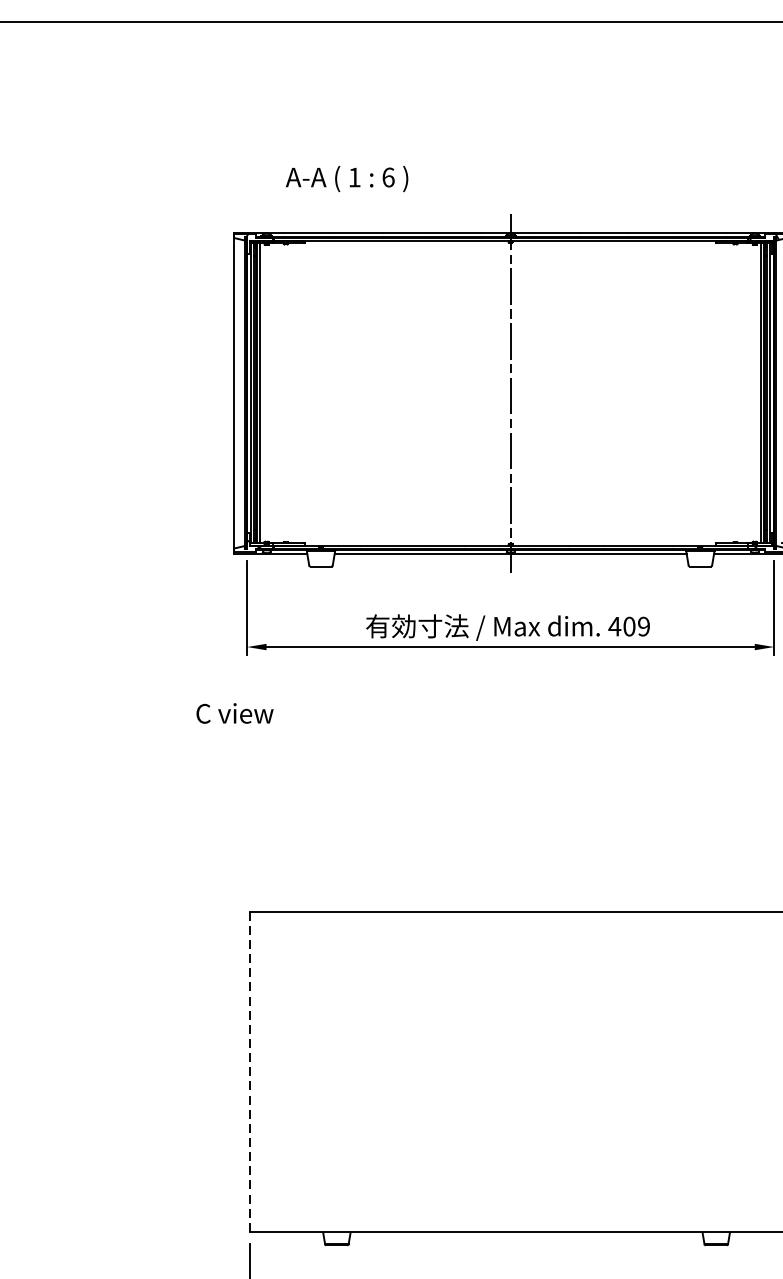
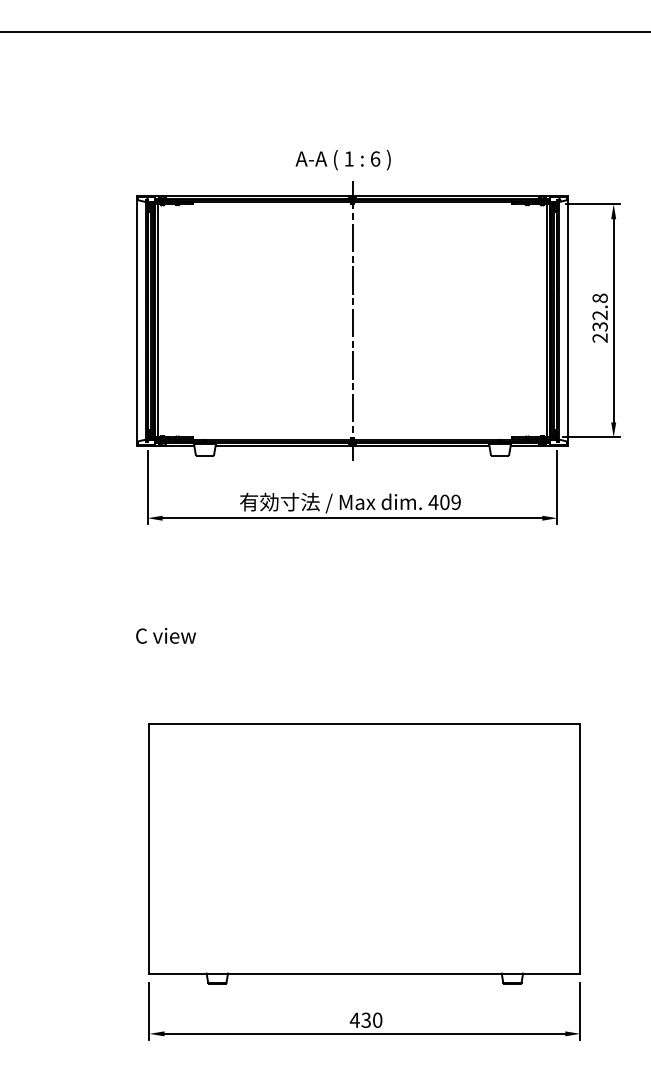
text: (346, 179) -> (342, 160), moved
text: (234, 712) -> (165, 635), moved
line: (249, 1071) -> (149, 848), dashed -> solid

